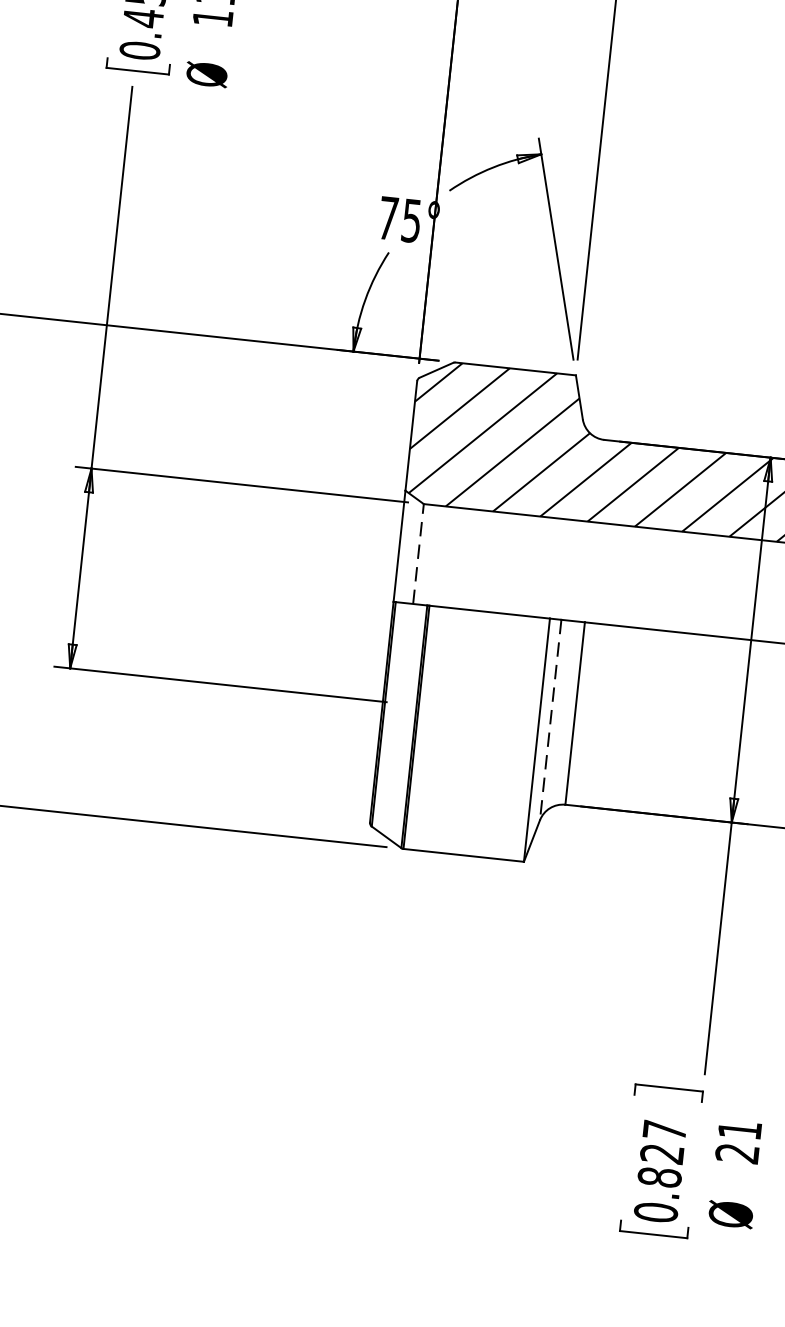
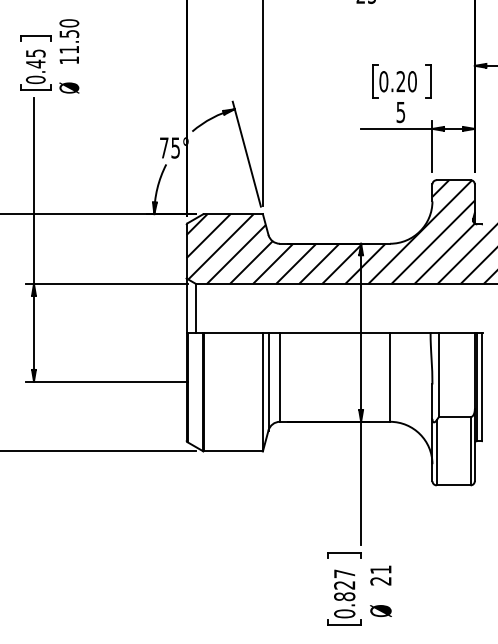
line: (419, 552) -> (196, 307), dashed -> solid
line: (550, 719) -> (268, 381), dashed -> solid

